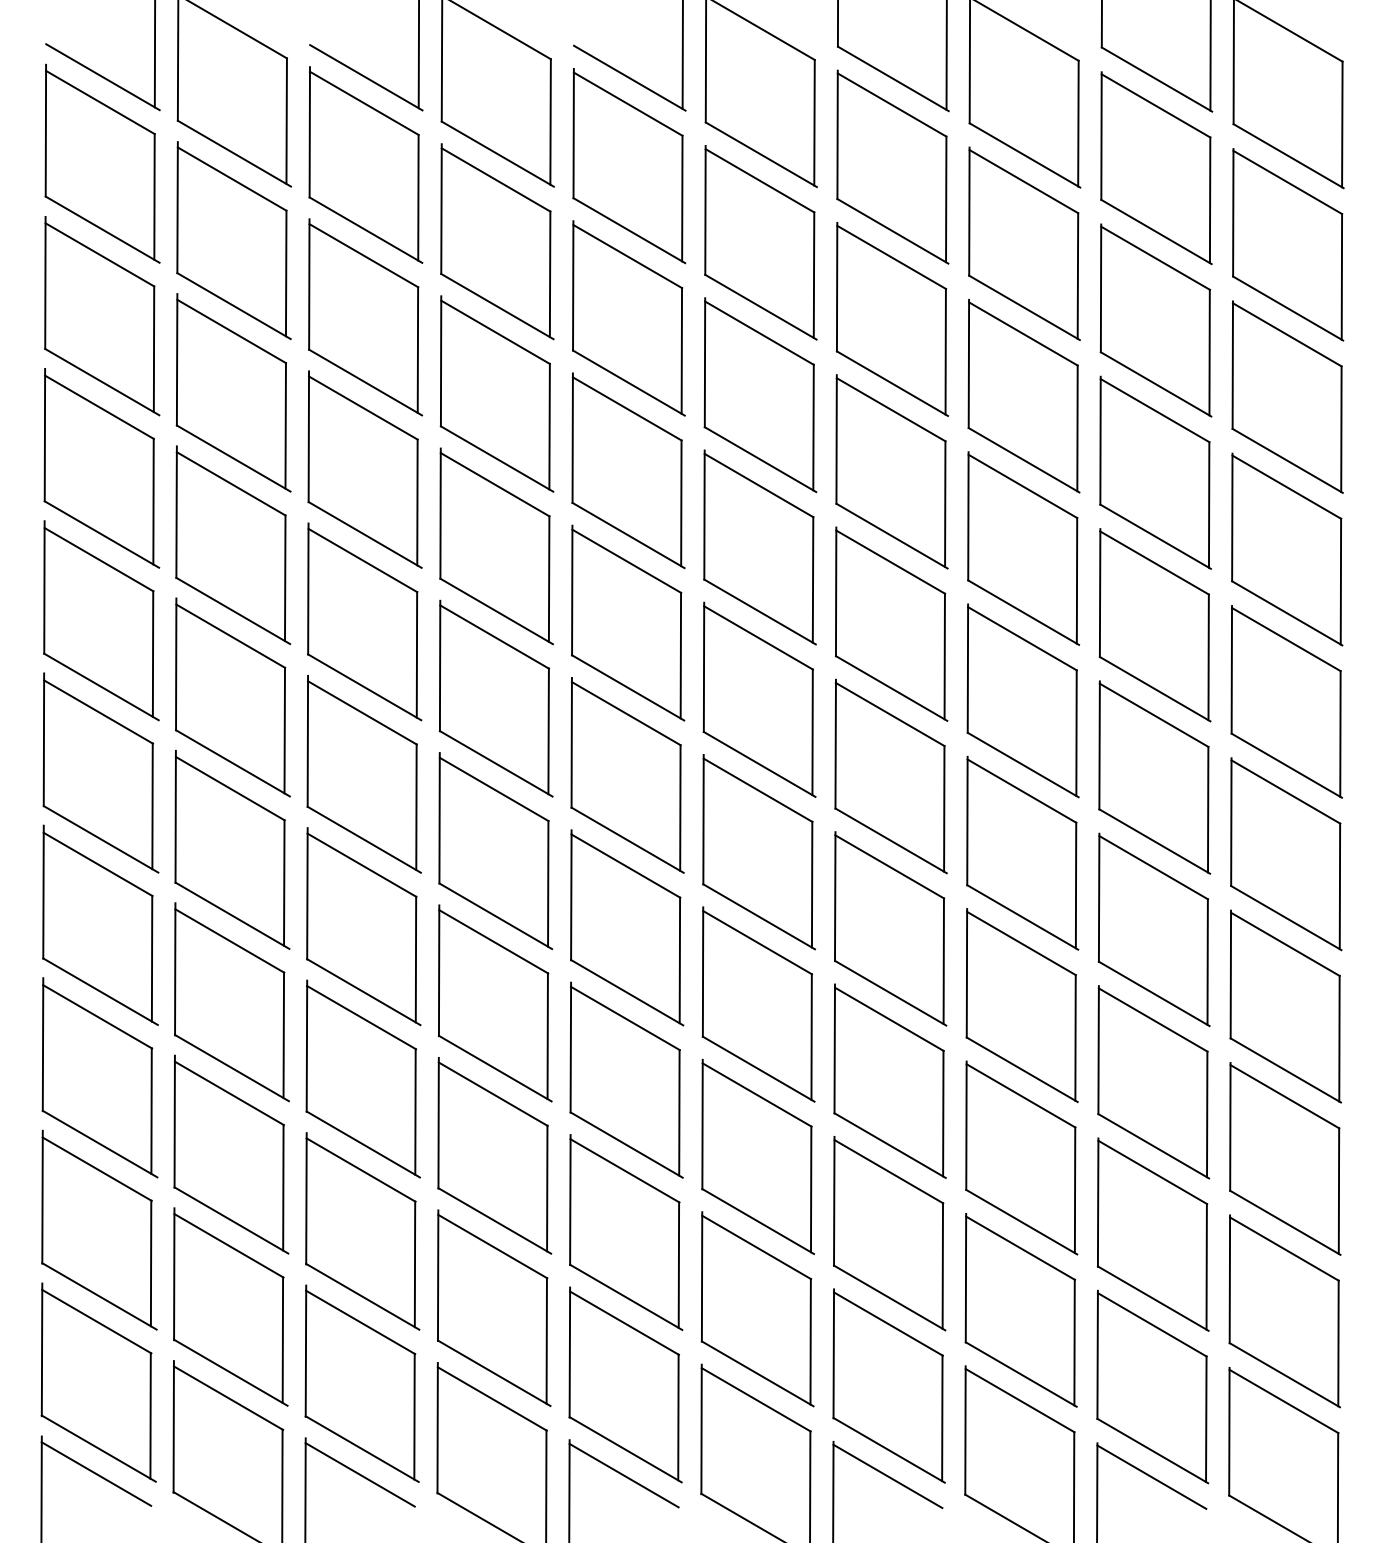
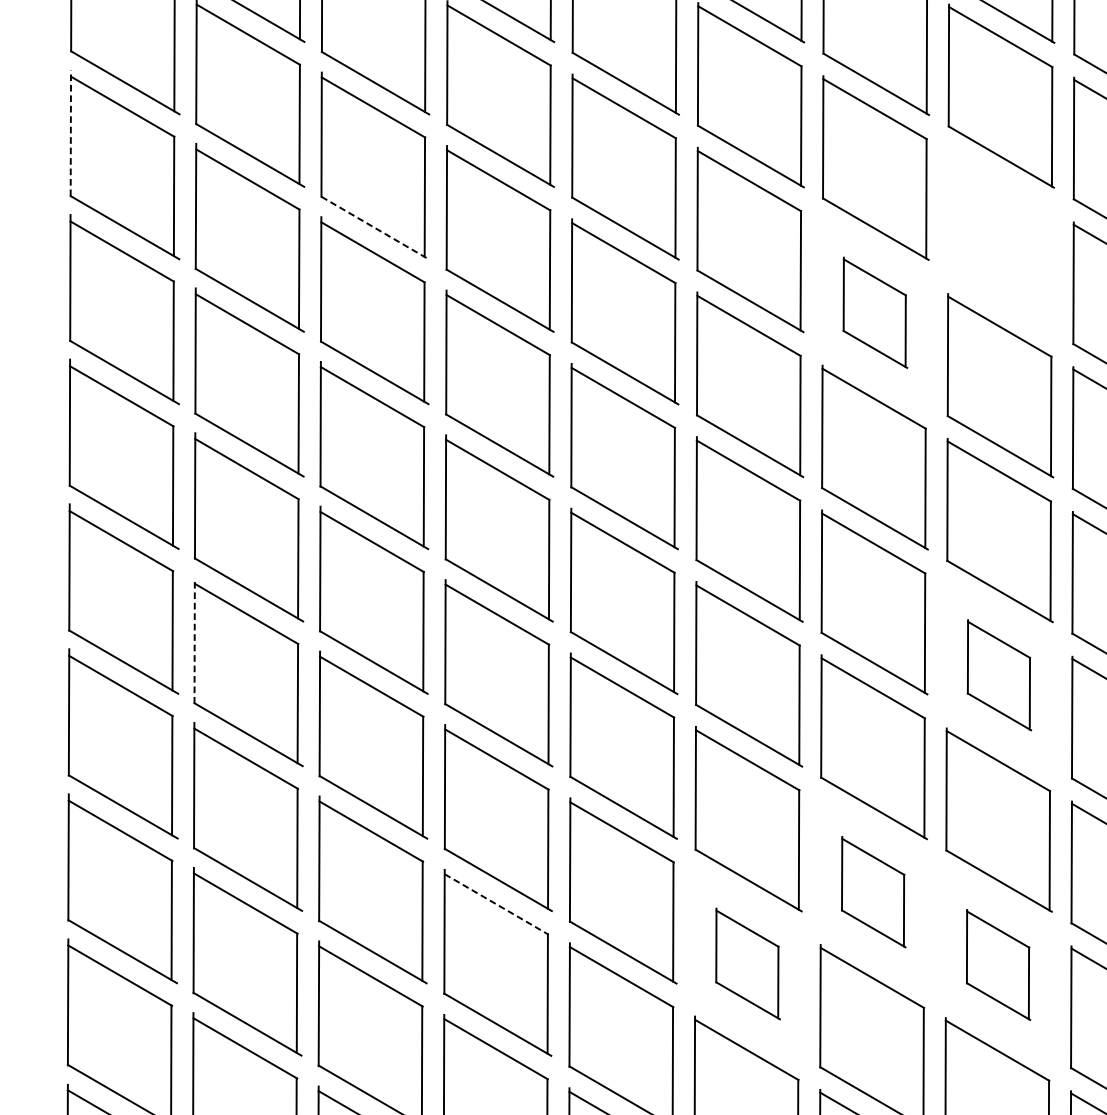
line: (44, 434) -> (70, 132), solid -> dashed
line: (365, 535) -> (375, 228), solid -> dashed
part: (1023, 548) -> (1000, 240), removed
part: (891, 623) -> (875, 312), size x0.6
line: (175, 968) -> (194, 640), solid -> dashed
part: (1021, 1005) -> (998, 675), size x0.6
part: (889, 1233) -> (873, 891), size x0.6
line: (493, 1246) -> (497, 904), solid -> dashed
part: (757, 1309) -> (748, 964), size x0.6
part: (1020, 1310) -> (997, 965), size x0.6

